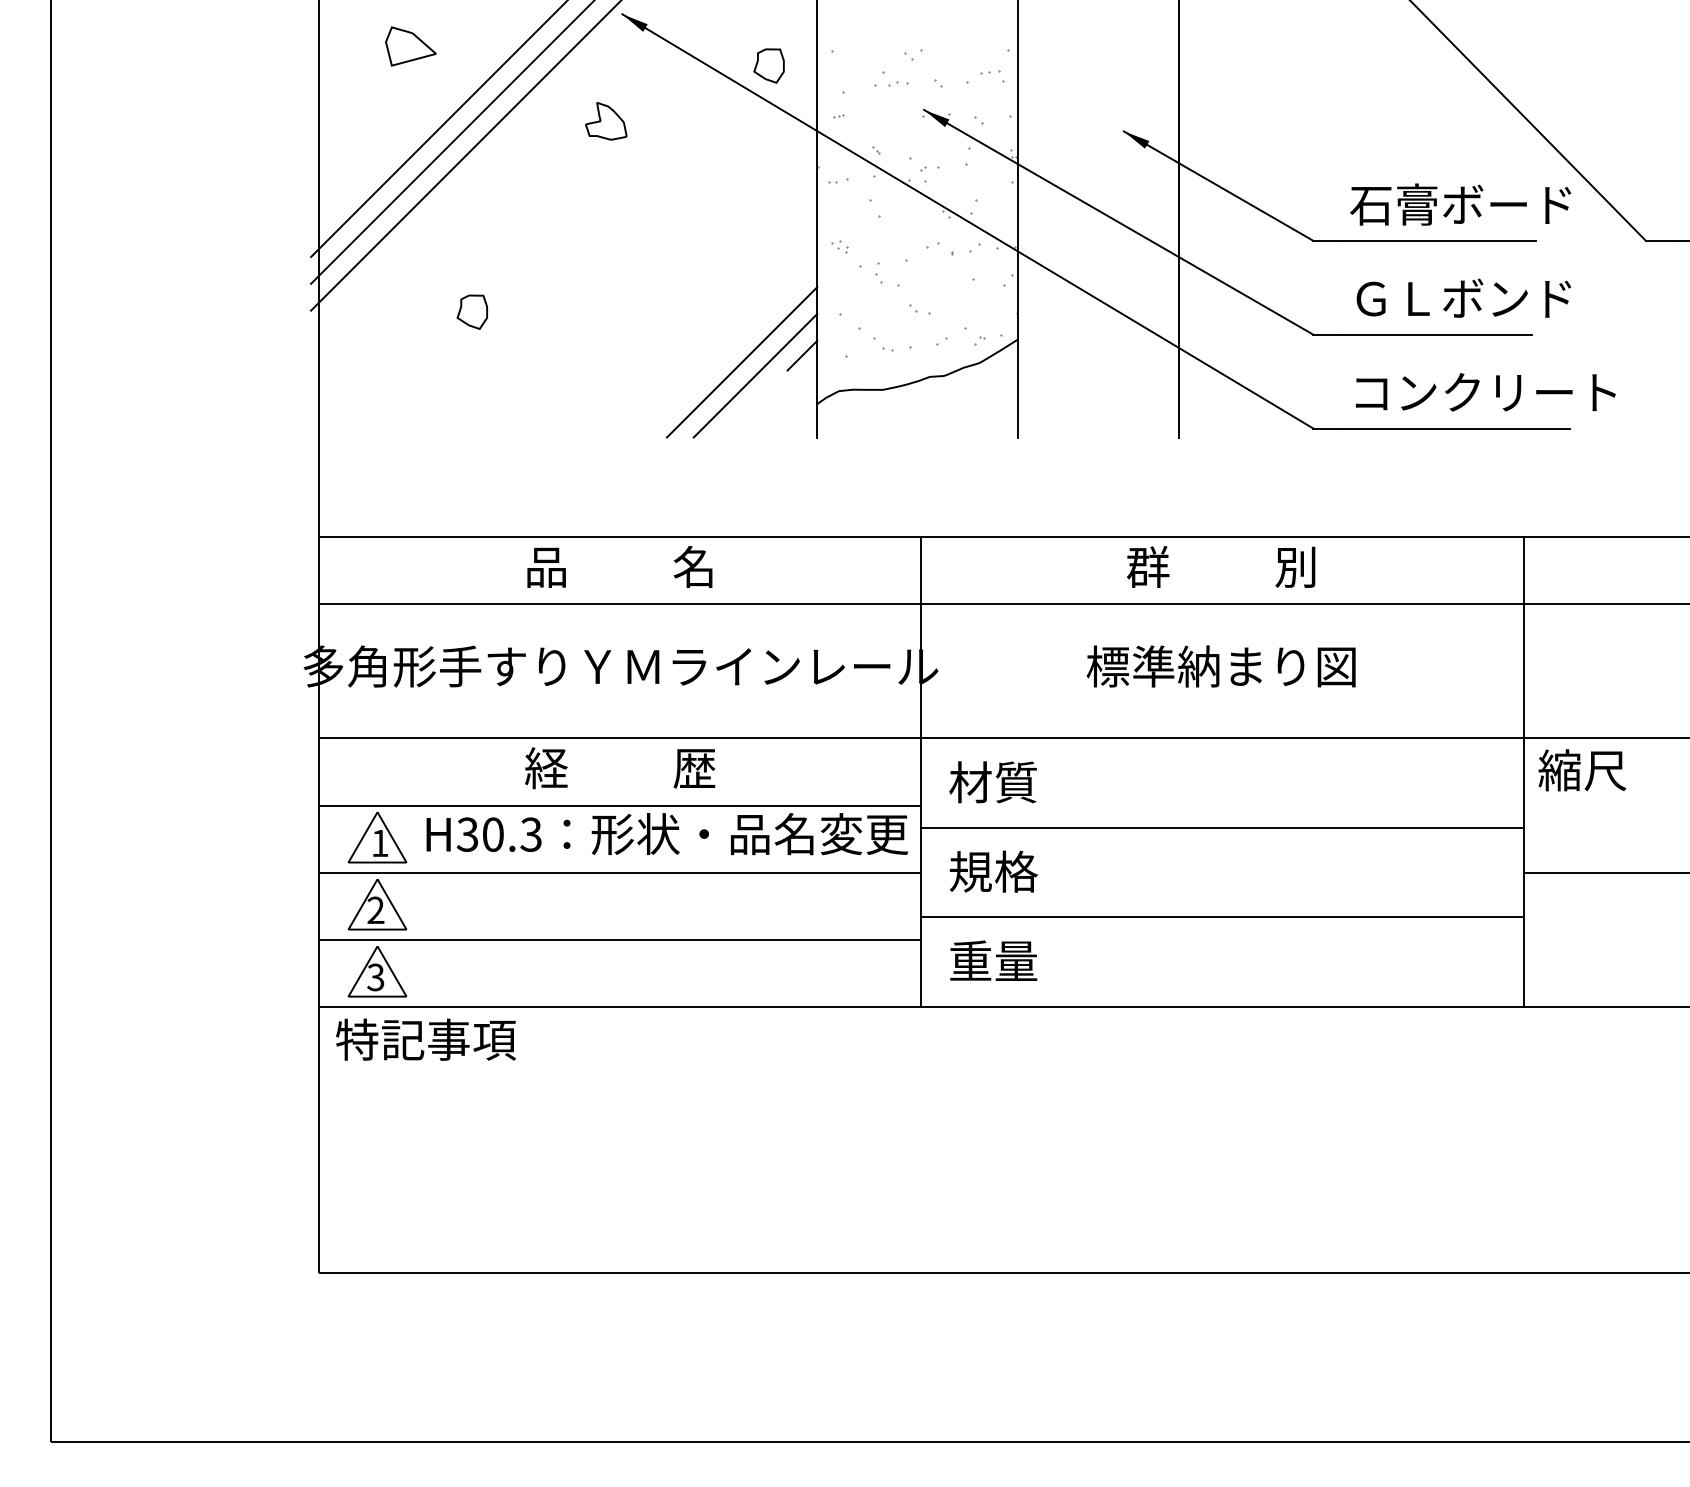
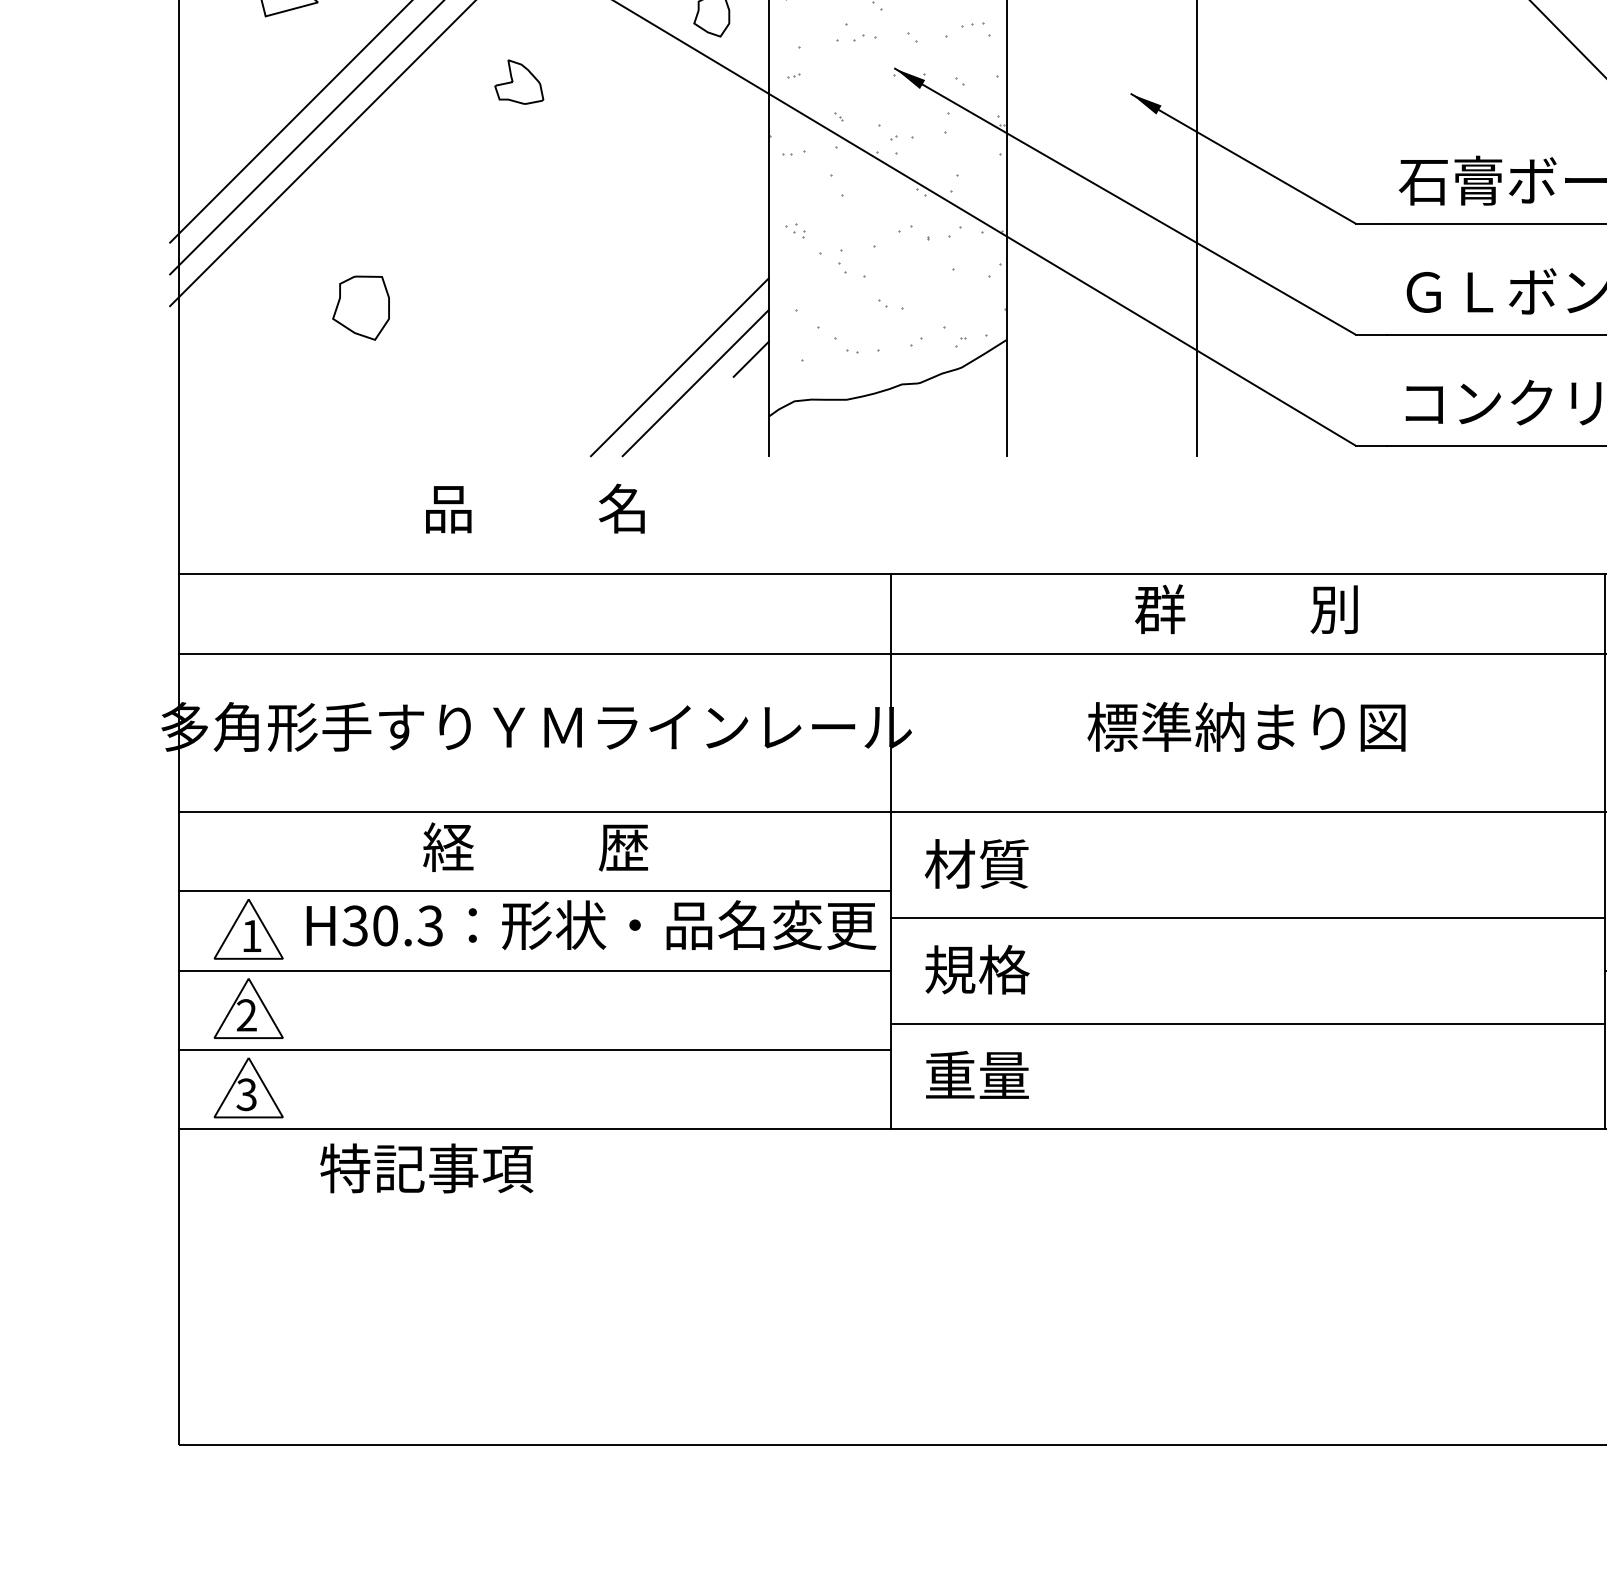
part: (471, 311) -> (359, 307), size x1.6
text: (619, 566) -> (534, 508), moved
text: (426, 1039) -> (427, 1168), moved

